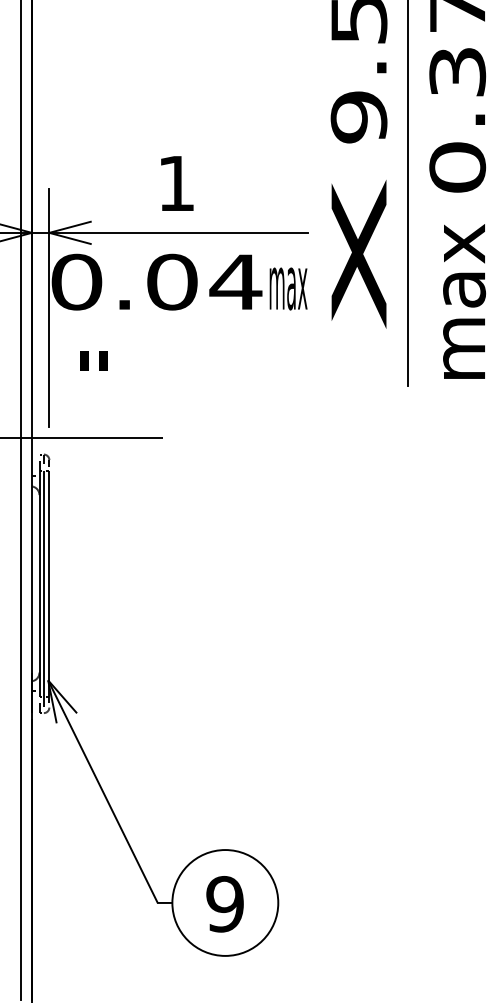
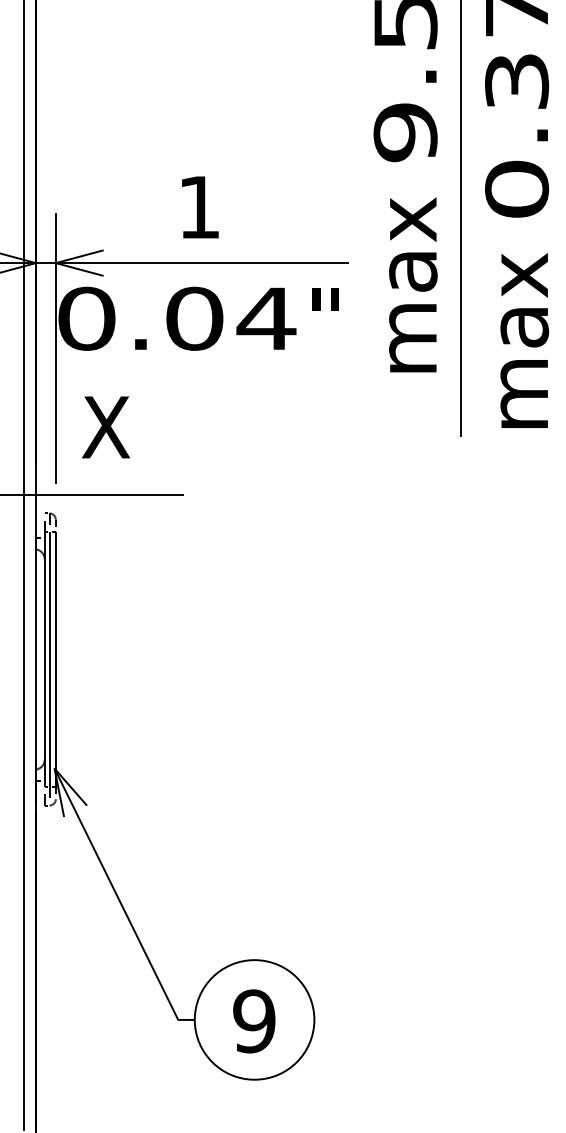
text: (359, 251) -> (406, 284), X -> max
text: (288, 282) -> (325, 319), max -> "
text: (93, 378) -> (105, 427), " -> X

